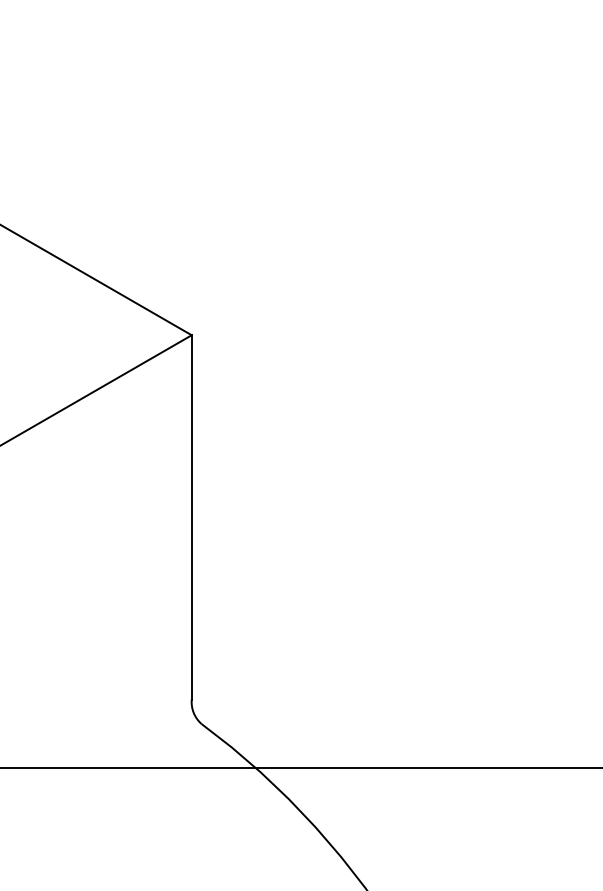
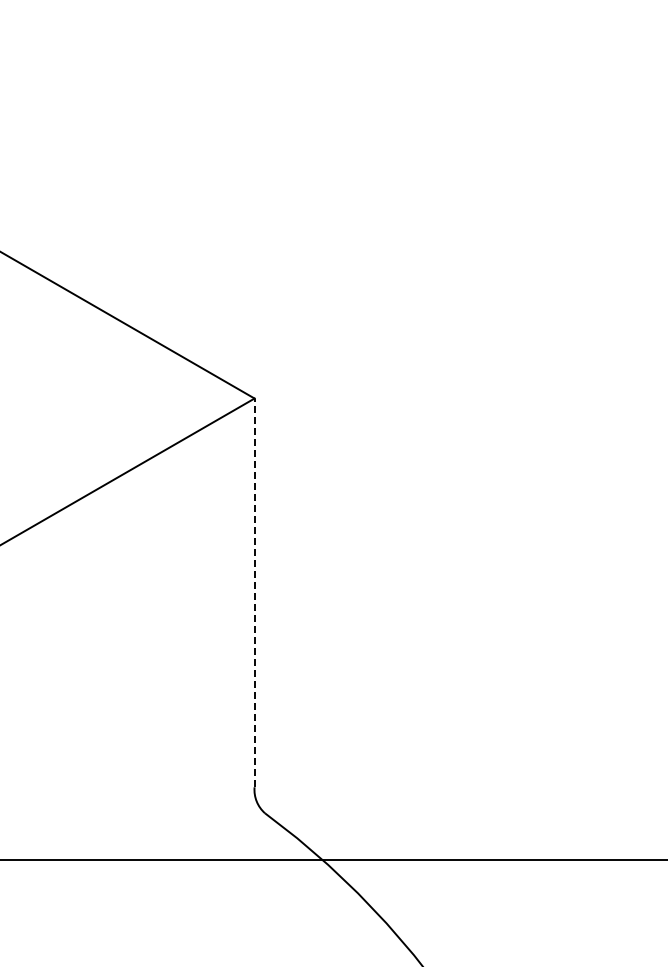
line: (191, 517) -> (254, 592), solid -> dashed

